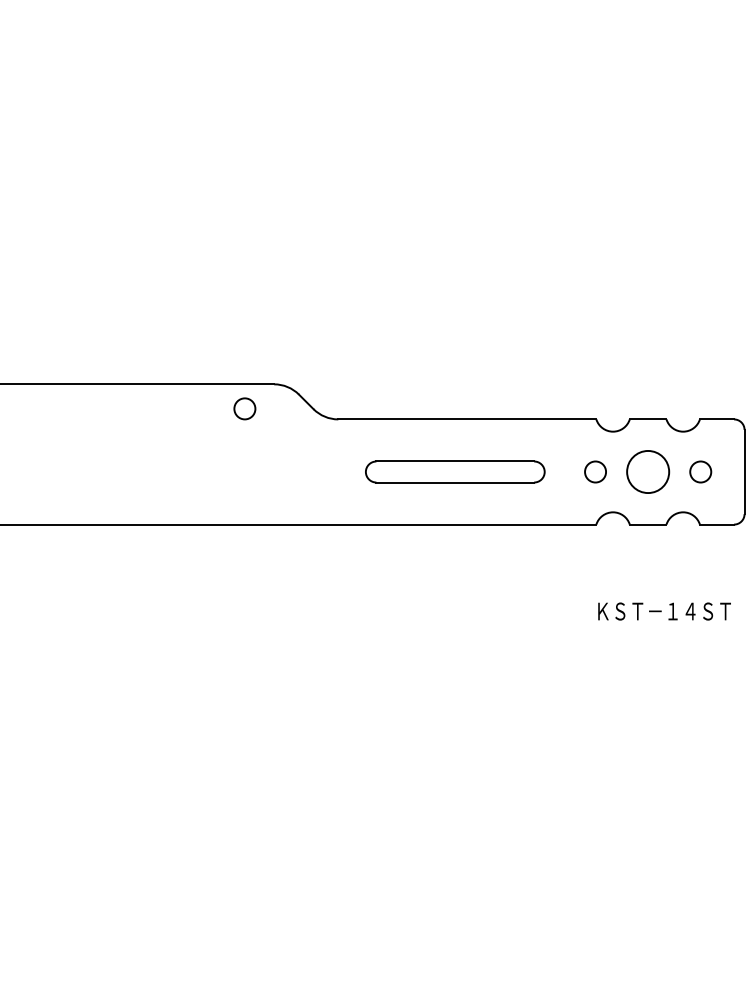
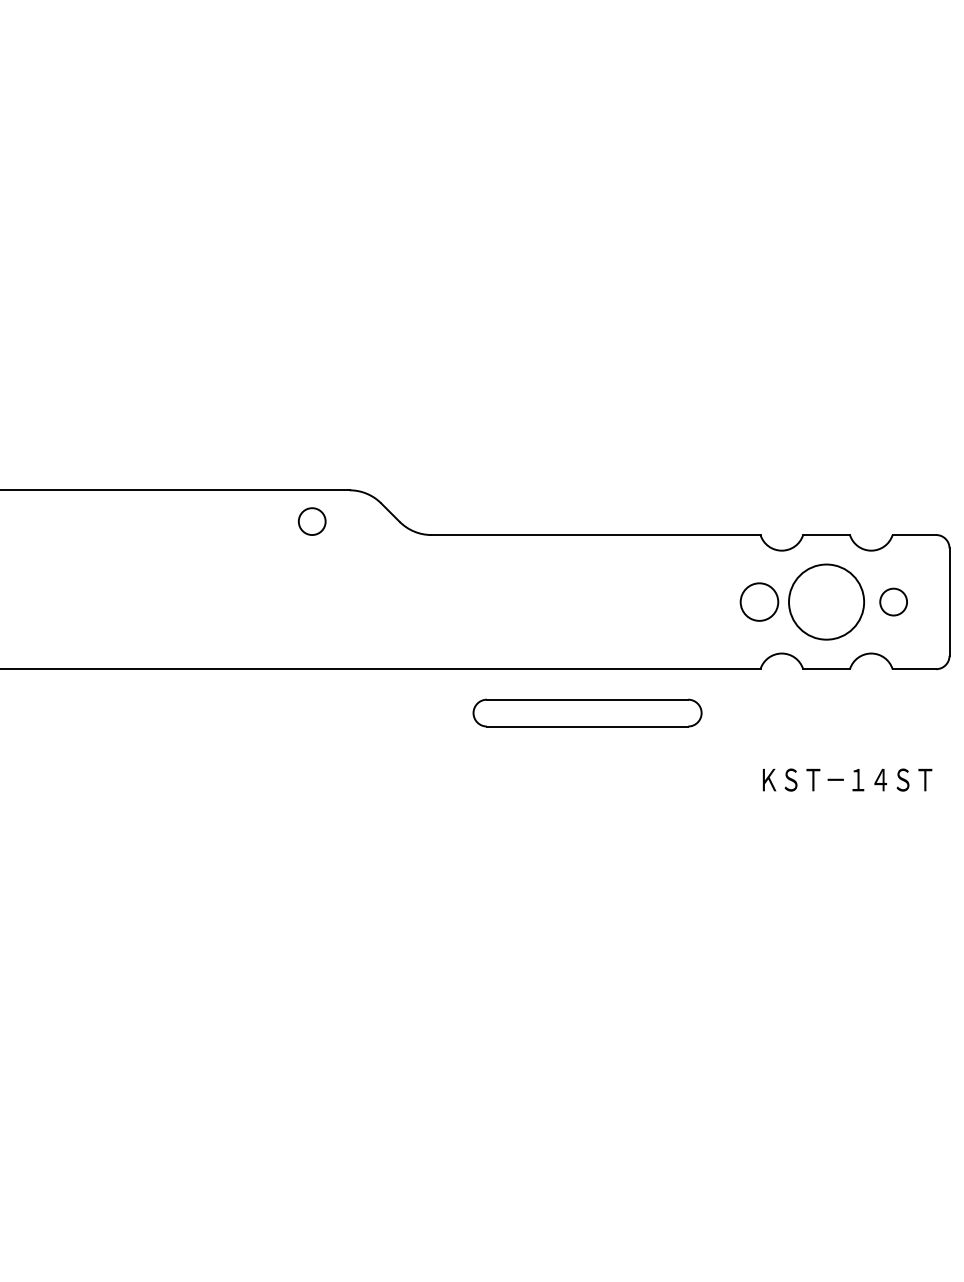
part: (455, 471) -> (587, 712), moved
circle: (595, 471) -> (759, 601), size x1.4
circle: (648, 471) -> (826, 601), size x1.4

